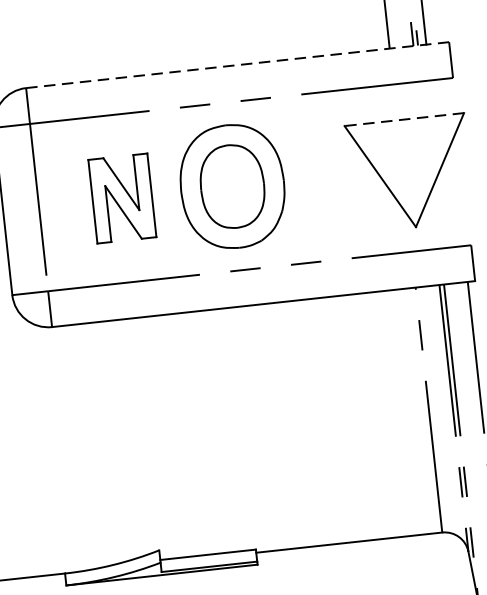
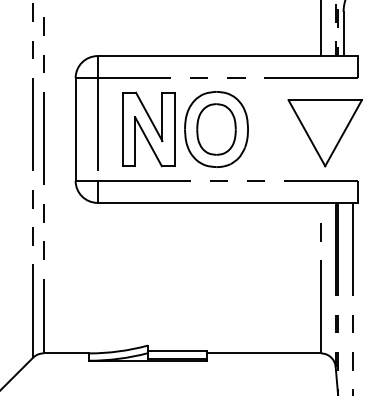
line: (237, 65) -> (227, 56), dashed -> solid
line: (404, 120) -> (325, 100), dashed -> solid
part: (121, 198) -> (148, 129), size x1.43

